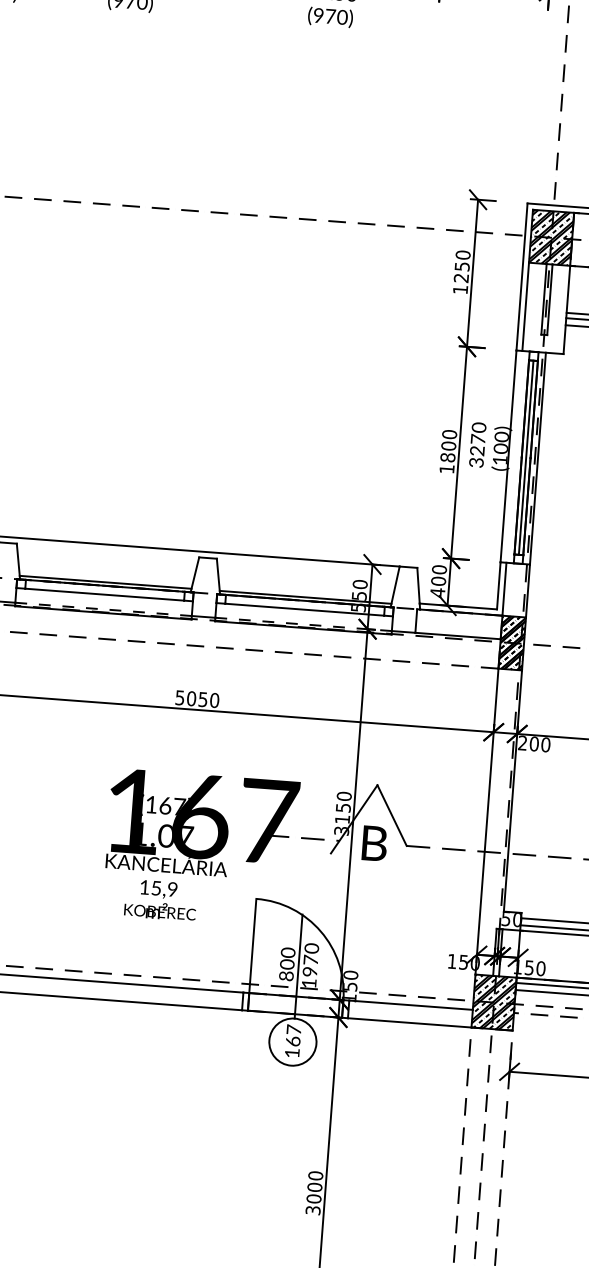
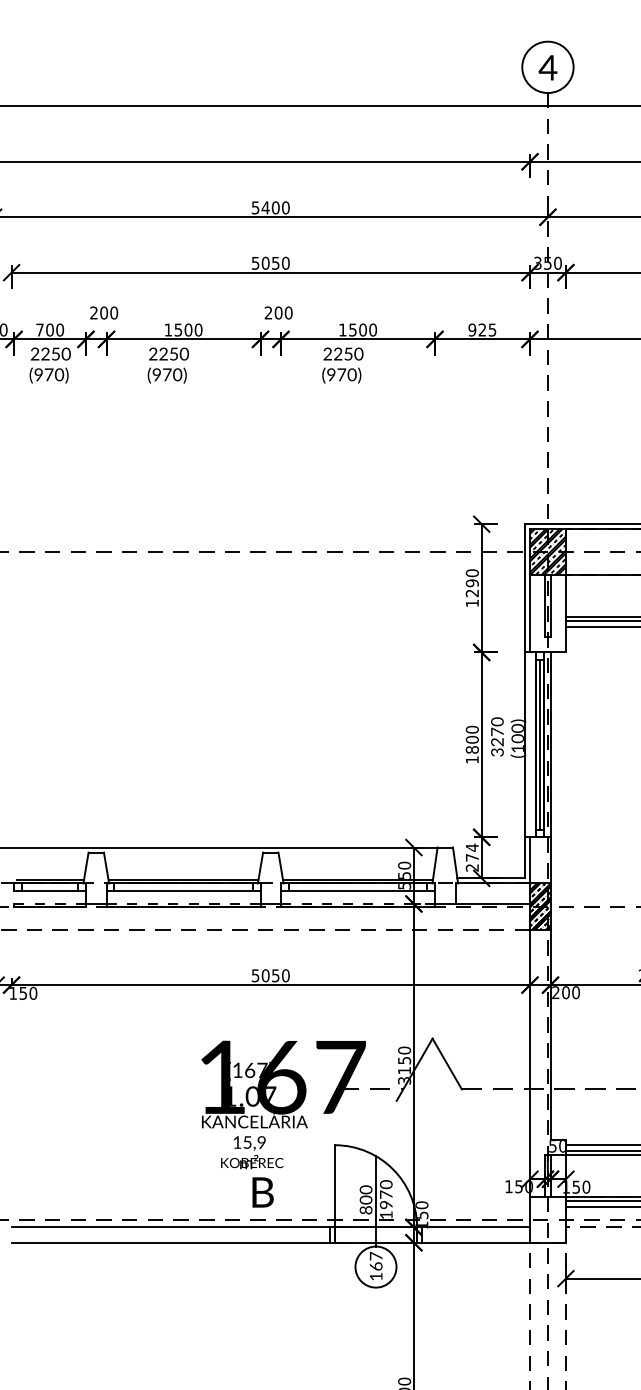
text: (461, 266) -> (471, 583), 1250 -> 1290
text: (437, 580) -> (471, 857), 400 -> 274
text: (374, 843) -> (262, 1192), moved
hatch: (493, 1002) -> (547, 1219), removed

